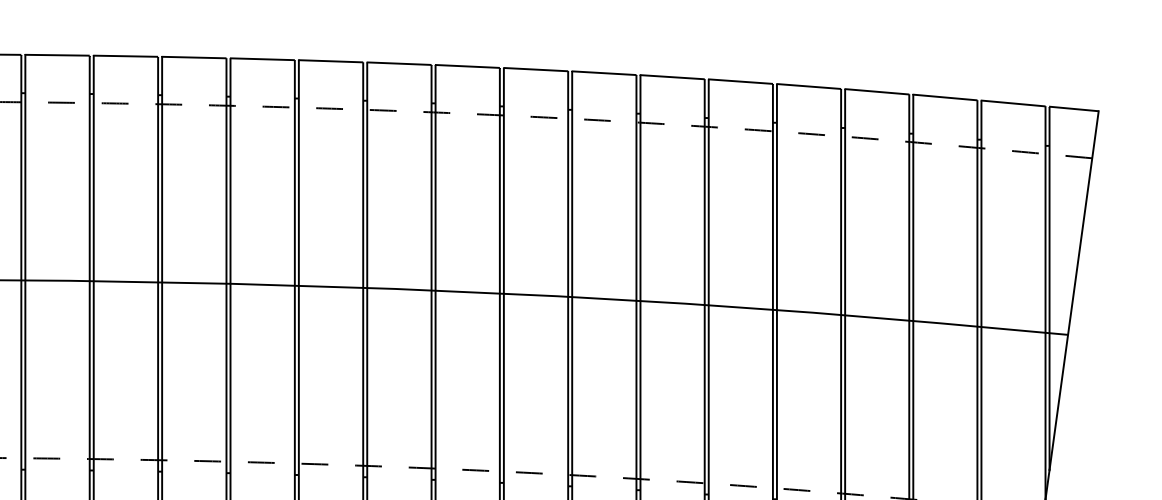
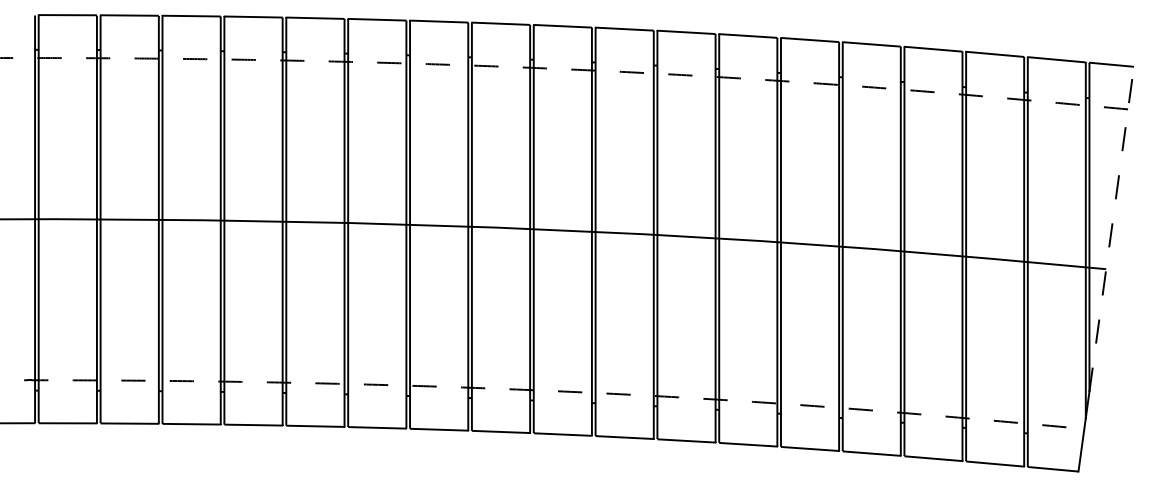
line: (1073, 291) -> (1111, 229), solid -> dashed

